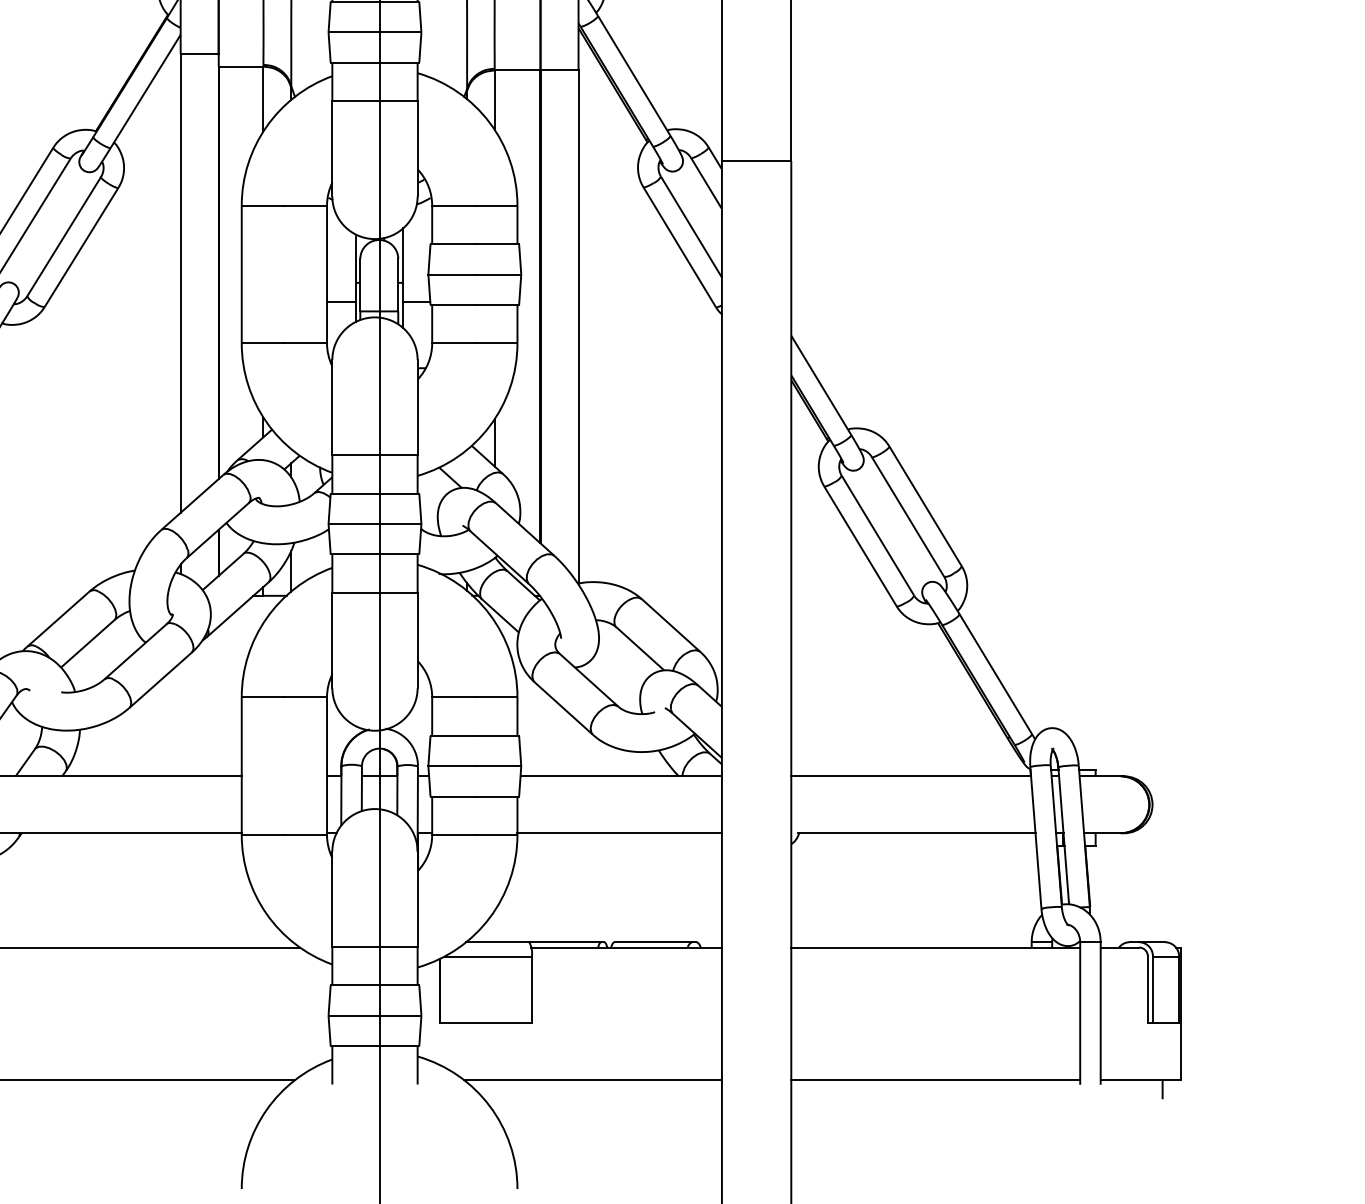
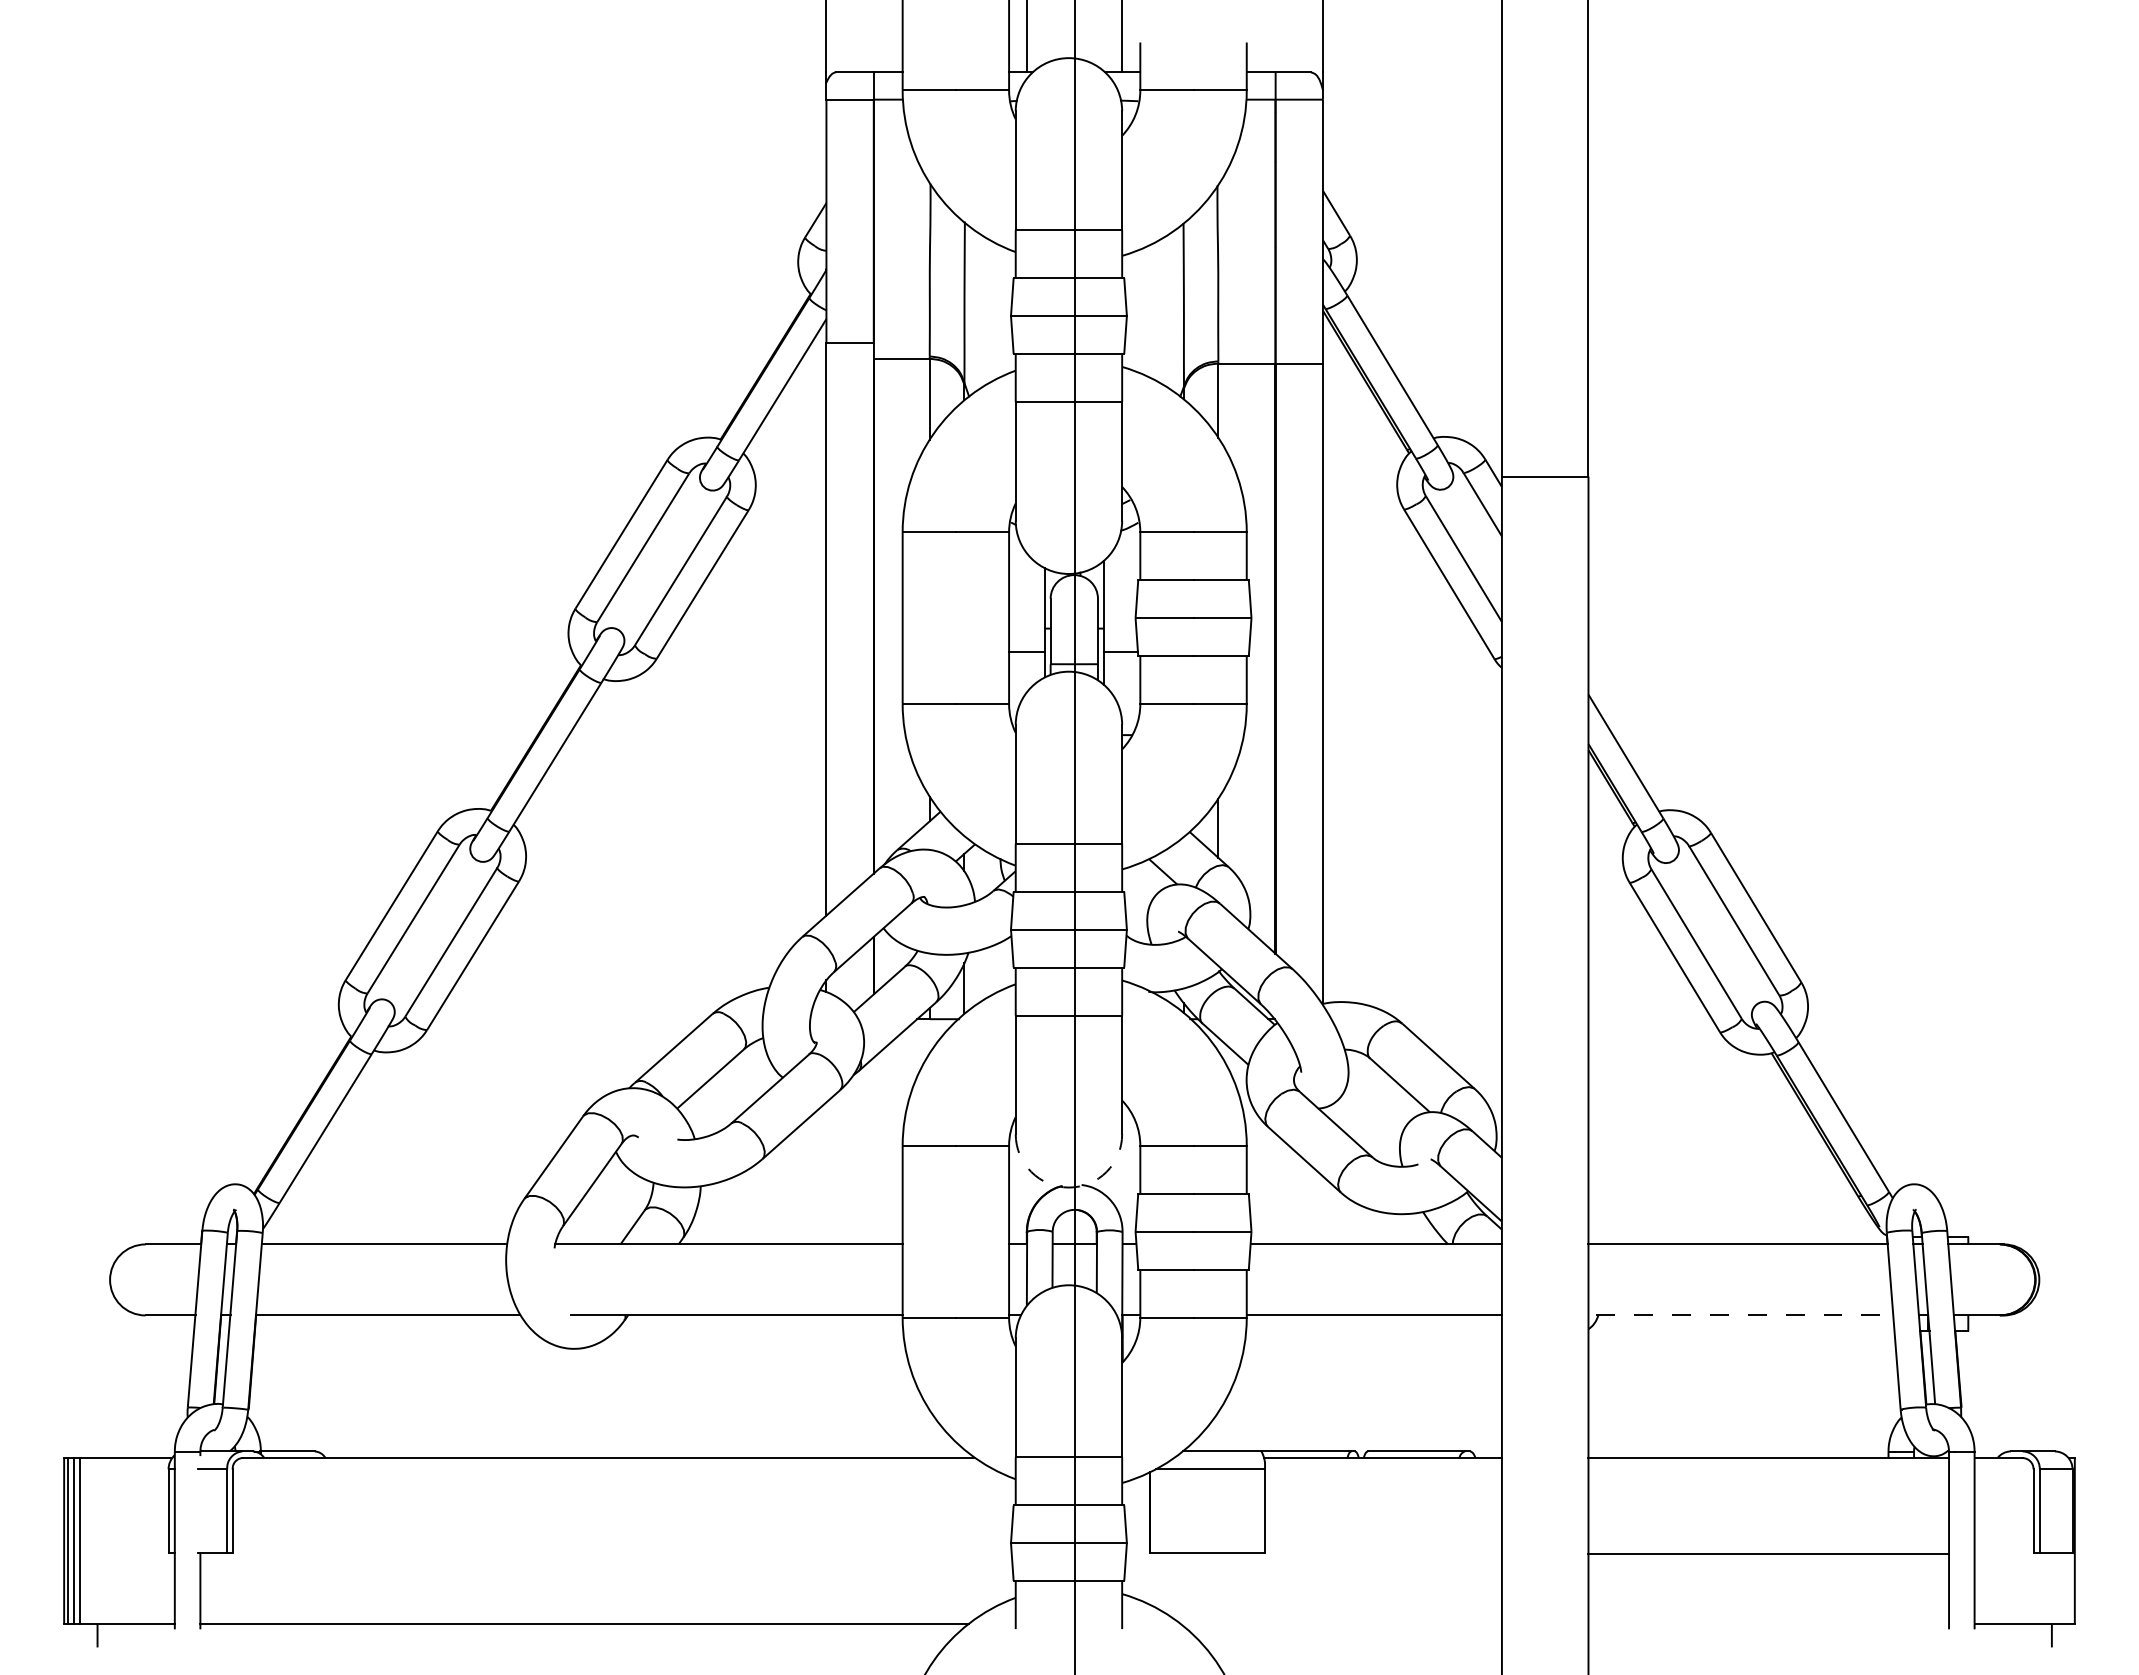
arc: (374, 730) -> (1068, 1187), solid -> dashed
line: (916, 833) -> (1744, 1315), solid -> dashed
line: (592, 1080) -> (1340, 1623), removed
line: (935, 1080) -> (1768, 1553), moved

